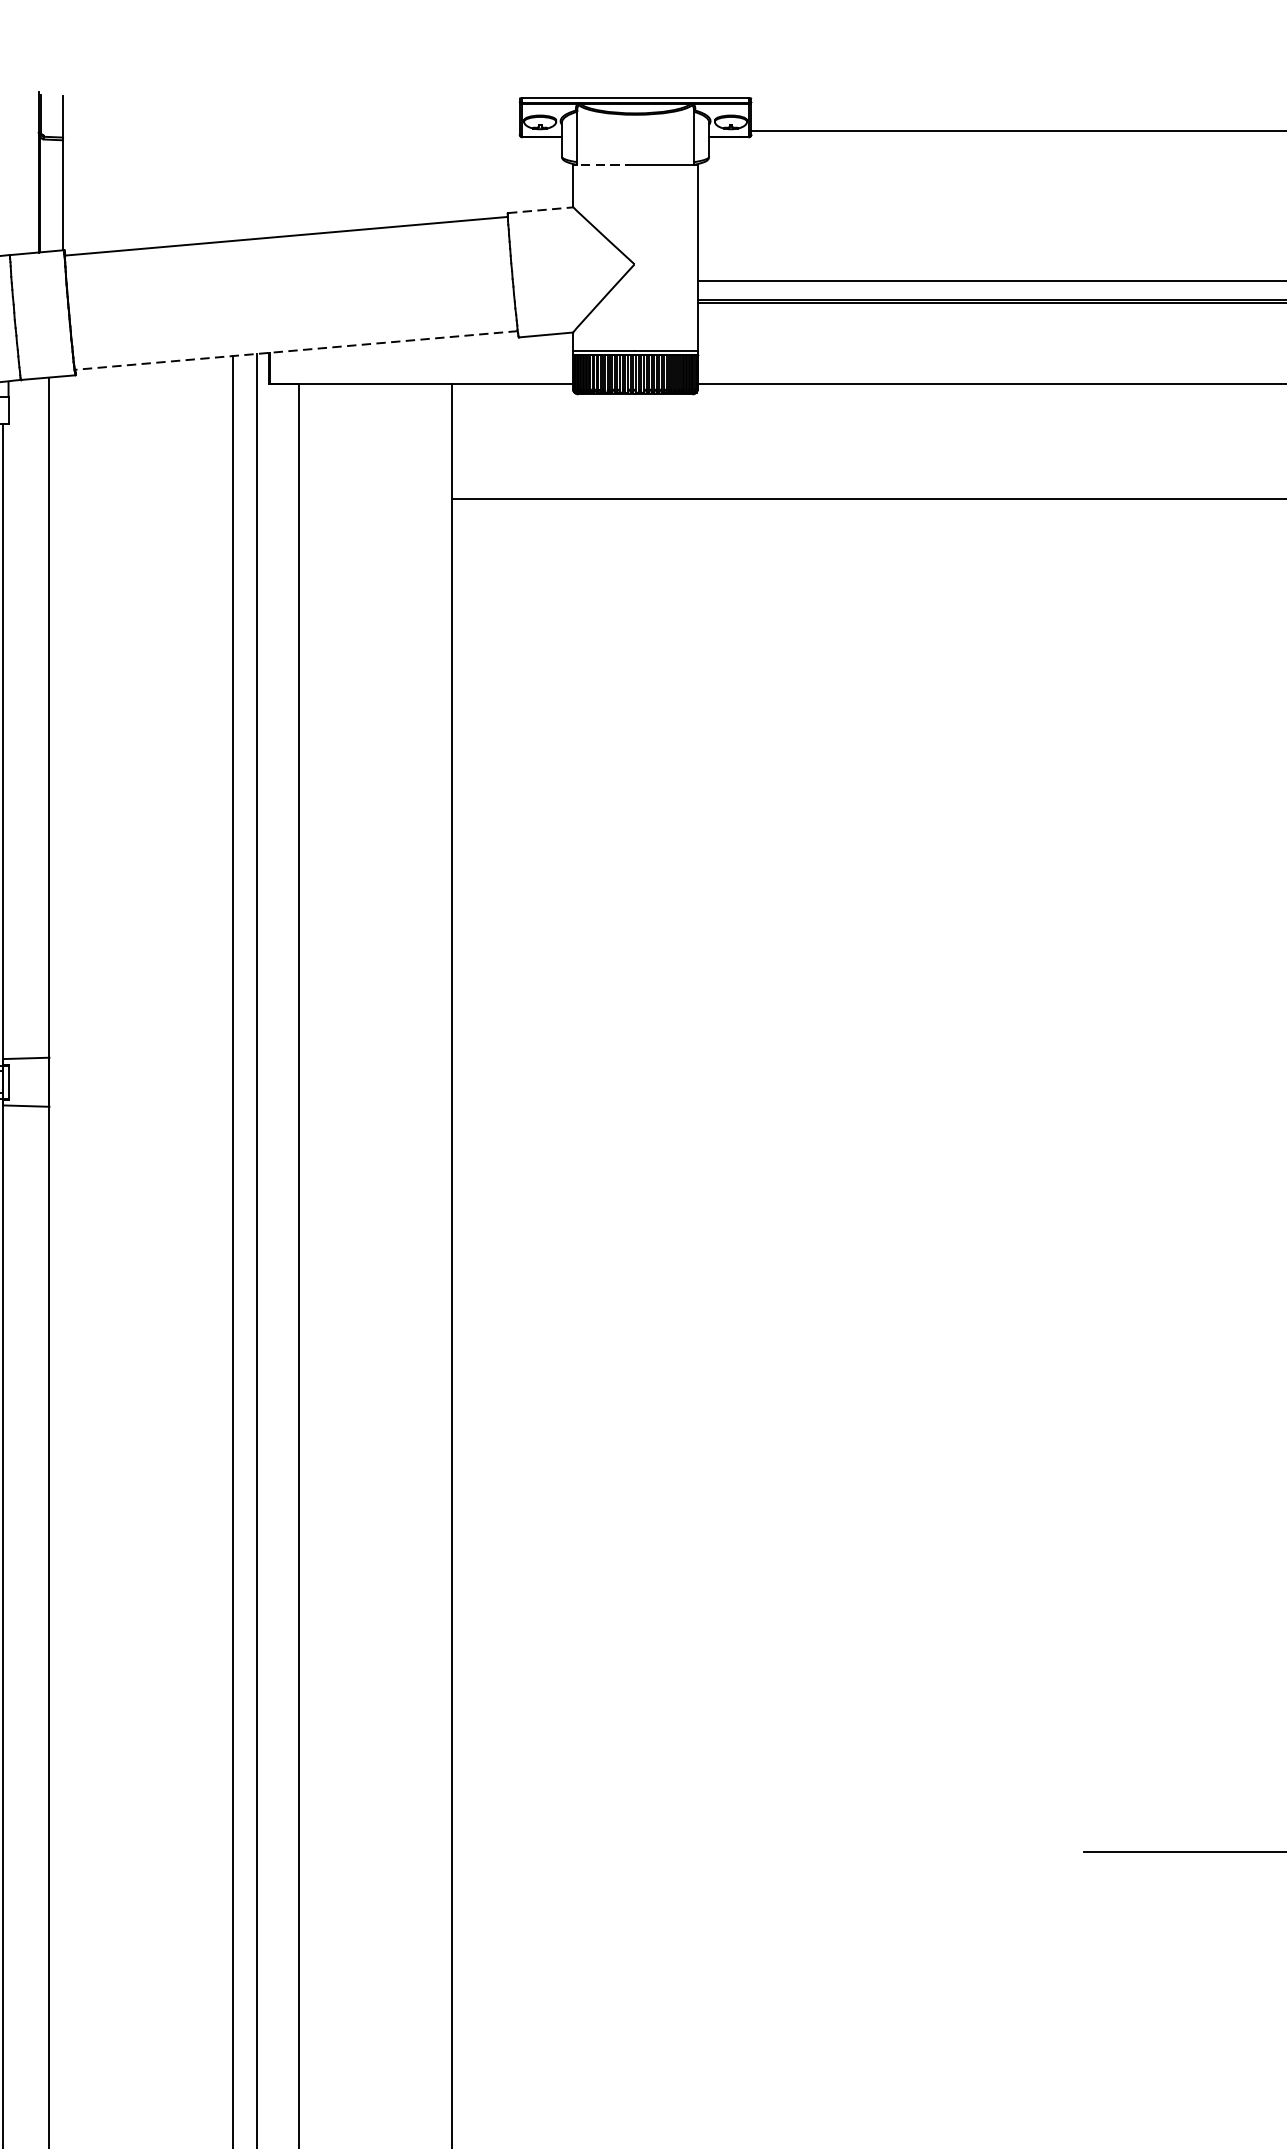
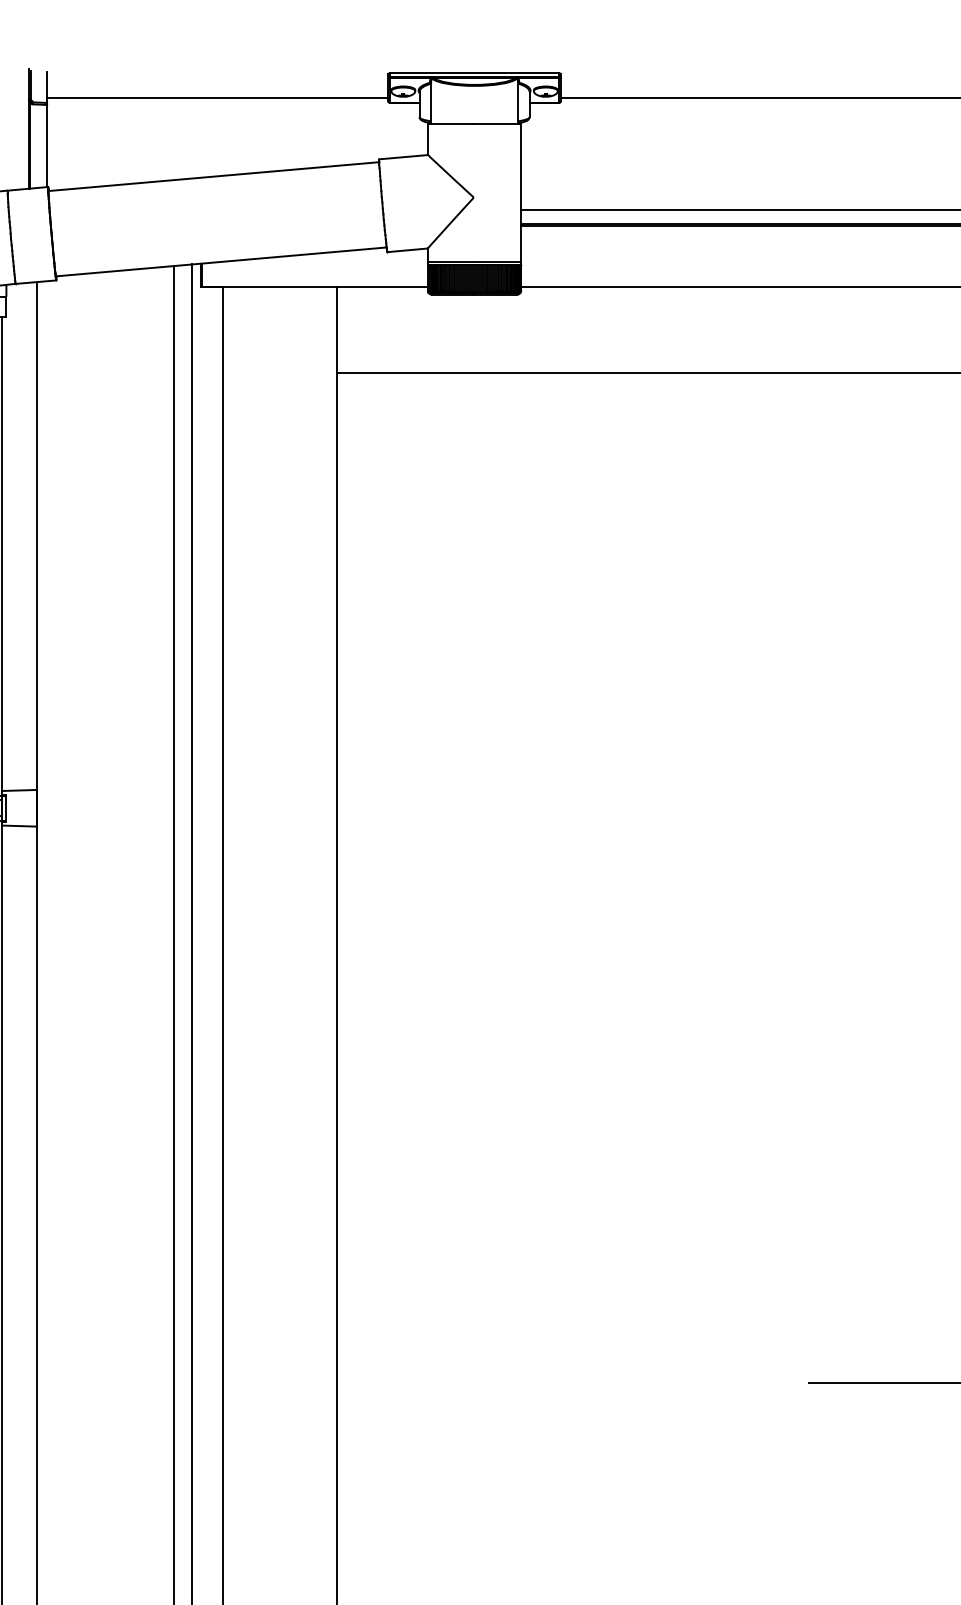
line: (291, 130) -> (217, 97), added
line: (603, 165) -> (450, 123), dashed -> solid
line: (541, 210) -> (404, 157), dashed -> solid
line: (295, 349) -> (220, 261), dashed -> solid

